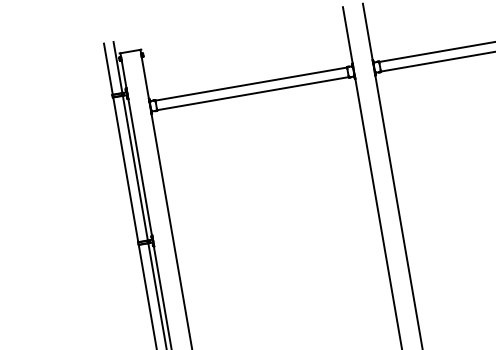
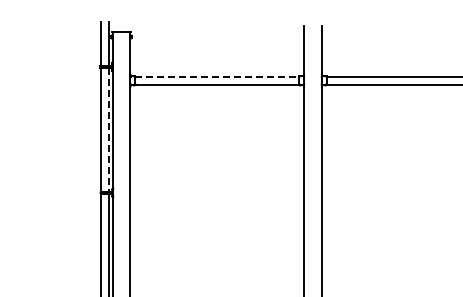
line: (251, 83) -> (217, 76), solid -> dashed
line: (134, 167) -> (108, 129), solid -> dashed

